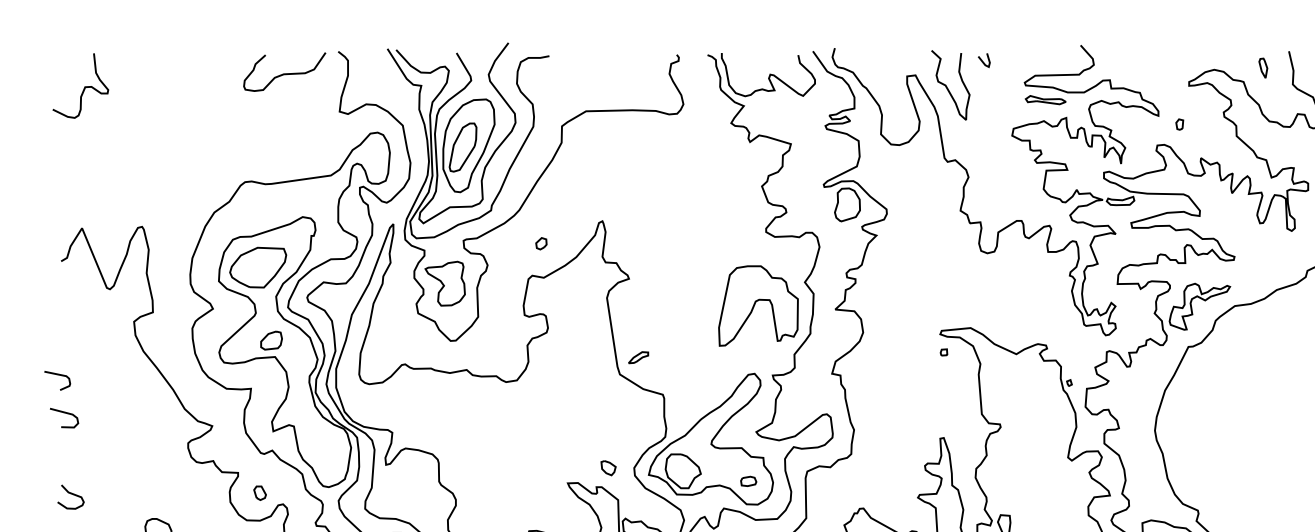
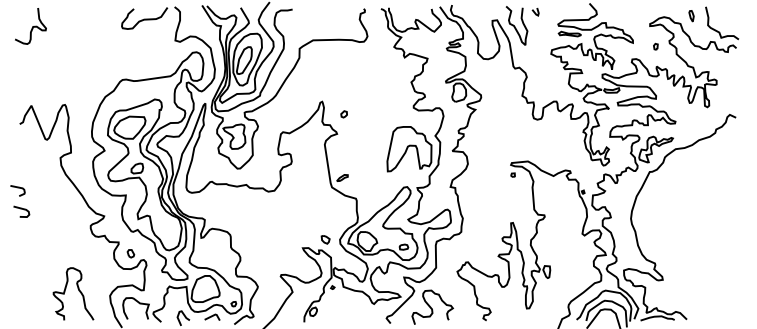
part: (1179, 124) -> (655, 46), moved
part: (540, 243) -> (343, 114), moved
curve: (71, 494) -> (25, 254), removed

